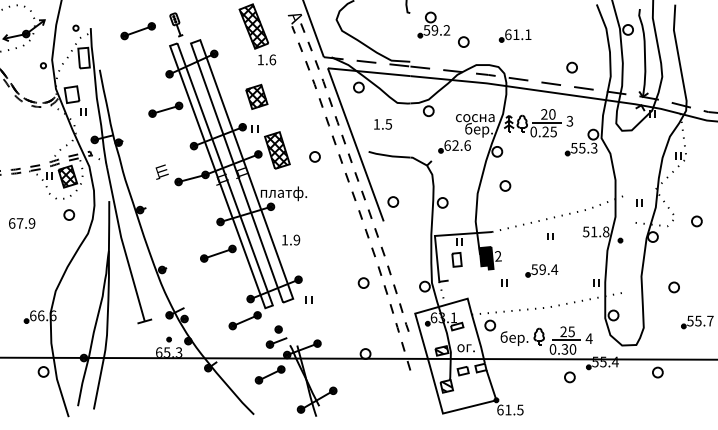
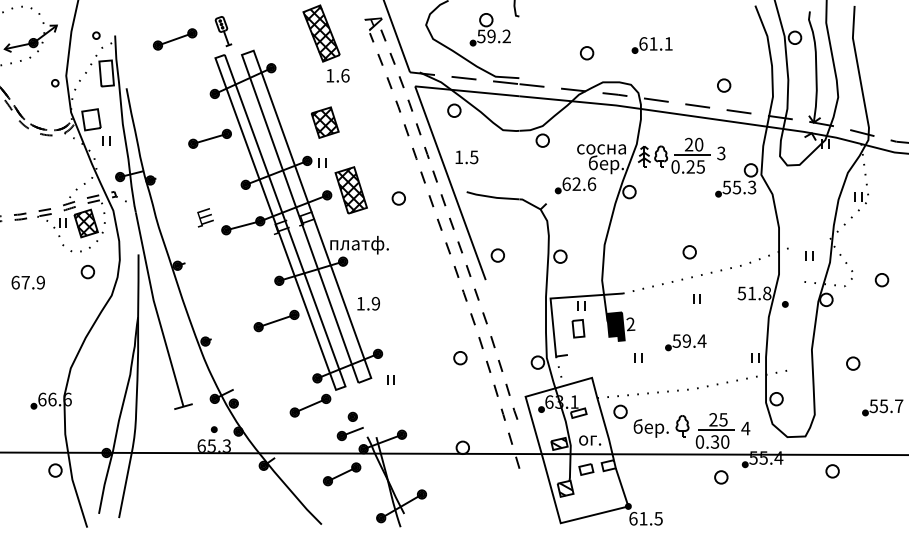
part: (433, 24) -> (489, 29), moved
text: (382, 124) -> (466, 157), moved
part: (505, 186) -> (689, 252), moved

